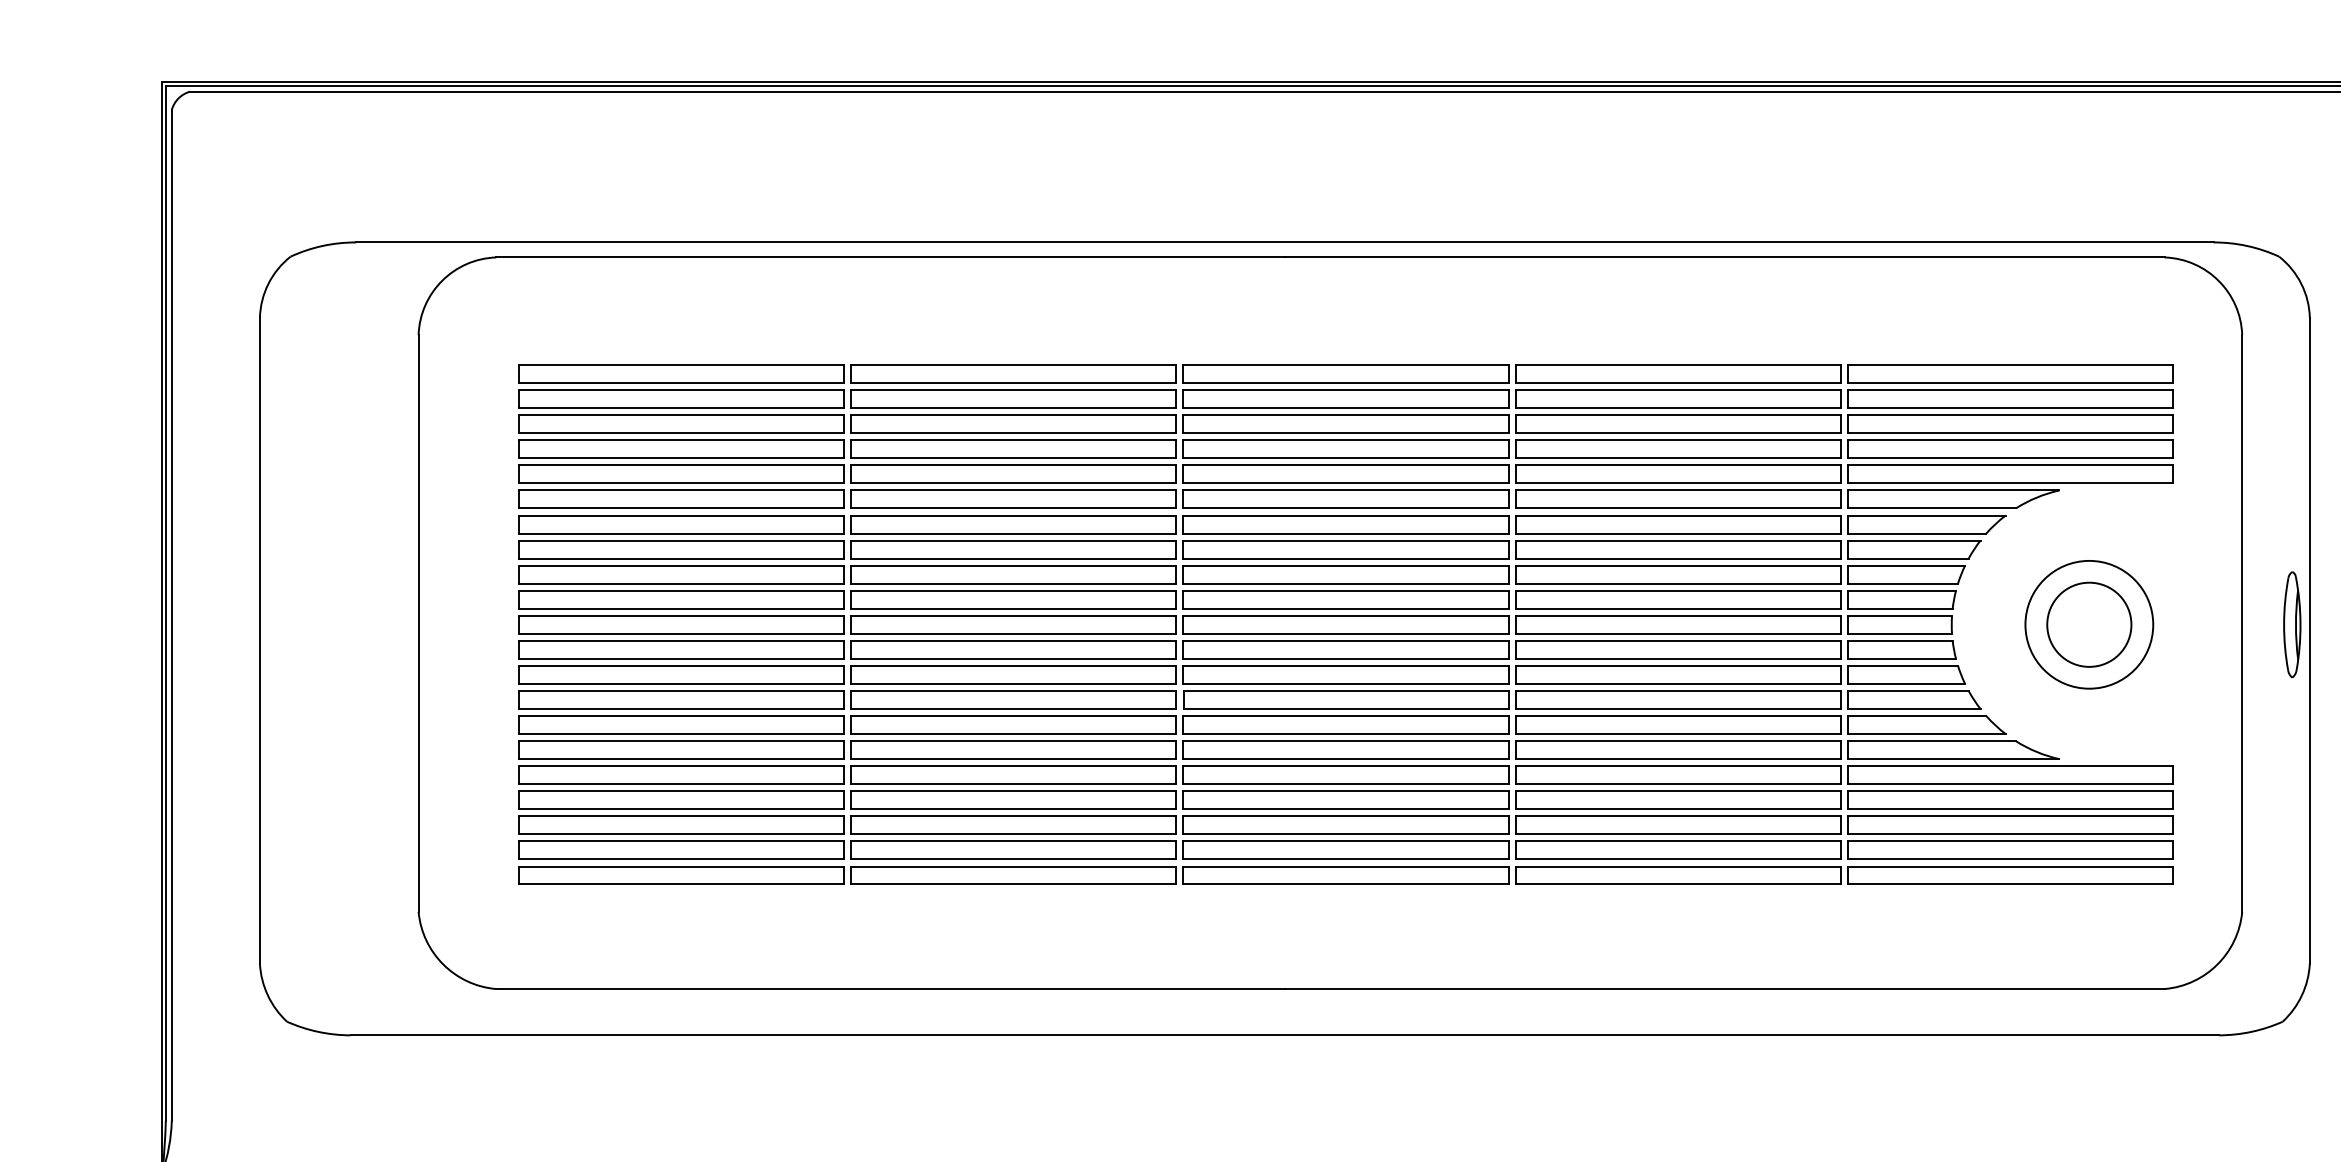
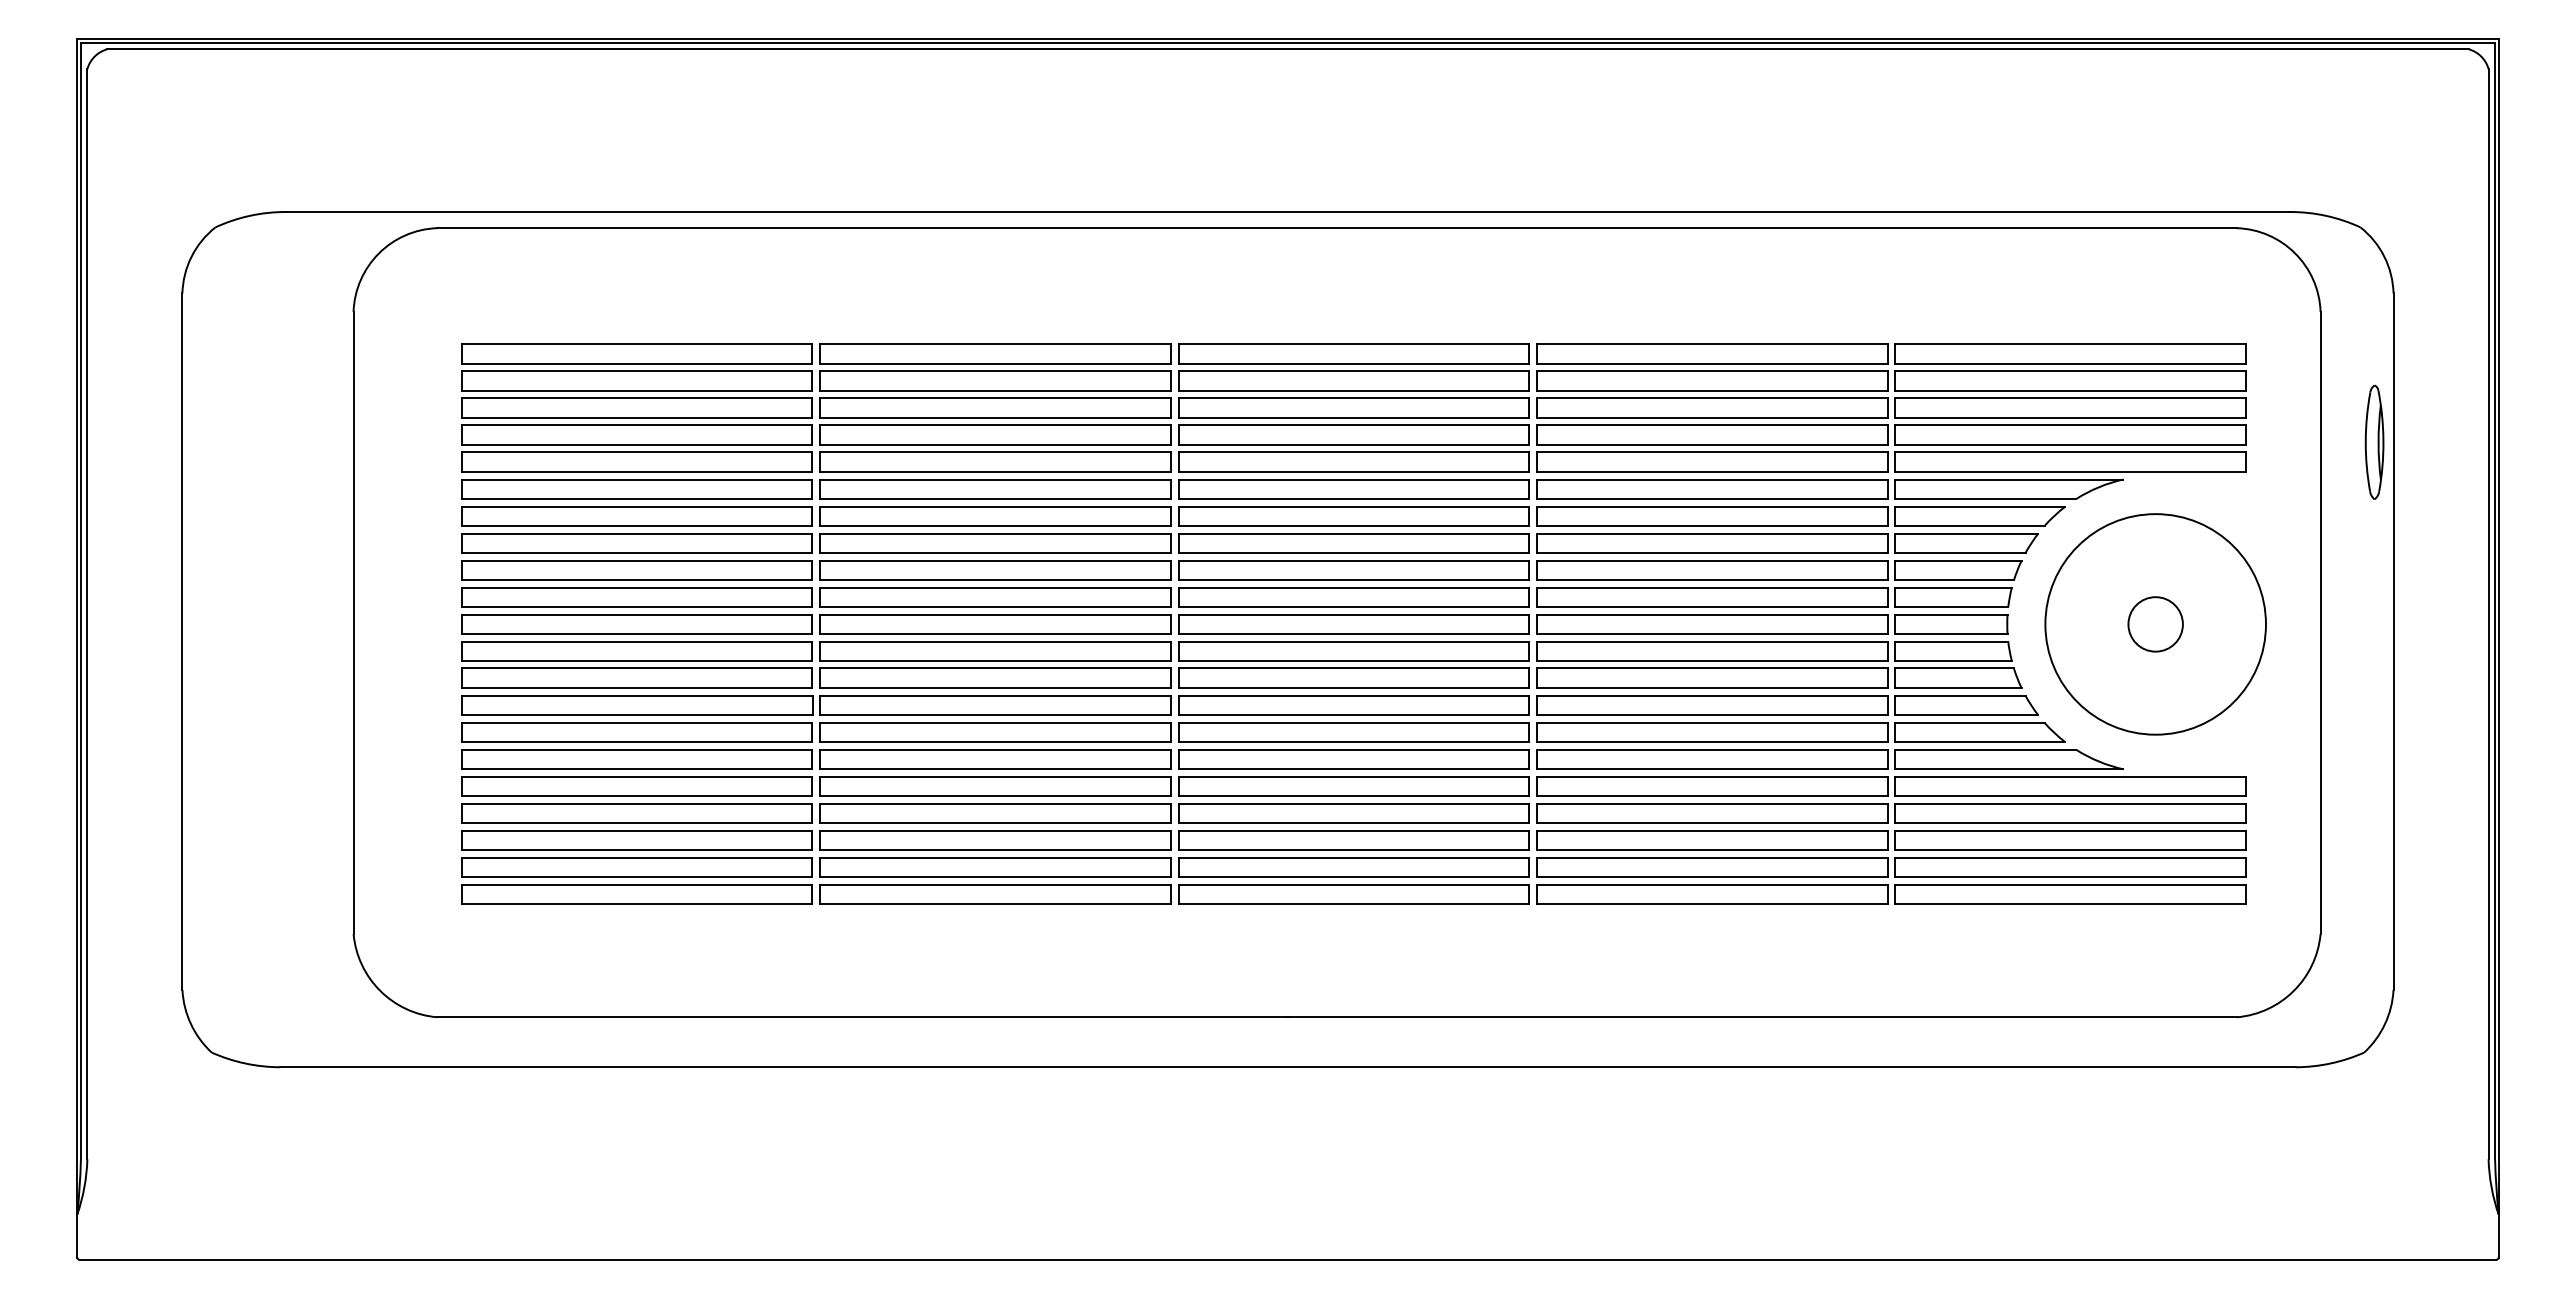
part: (2292, 623) -> (2374, 441), moved
circle: (2089, 624) -> (2155, 624), size x0.6
circle: (2089, 624) -> (2155, 624), size x1.6

